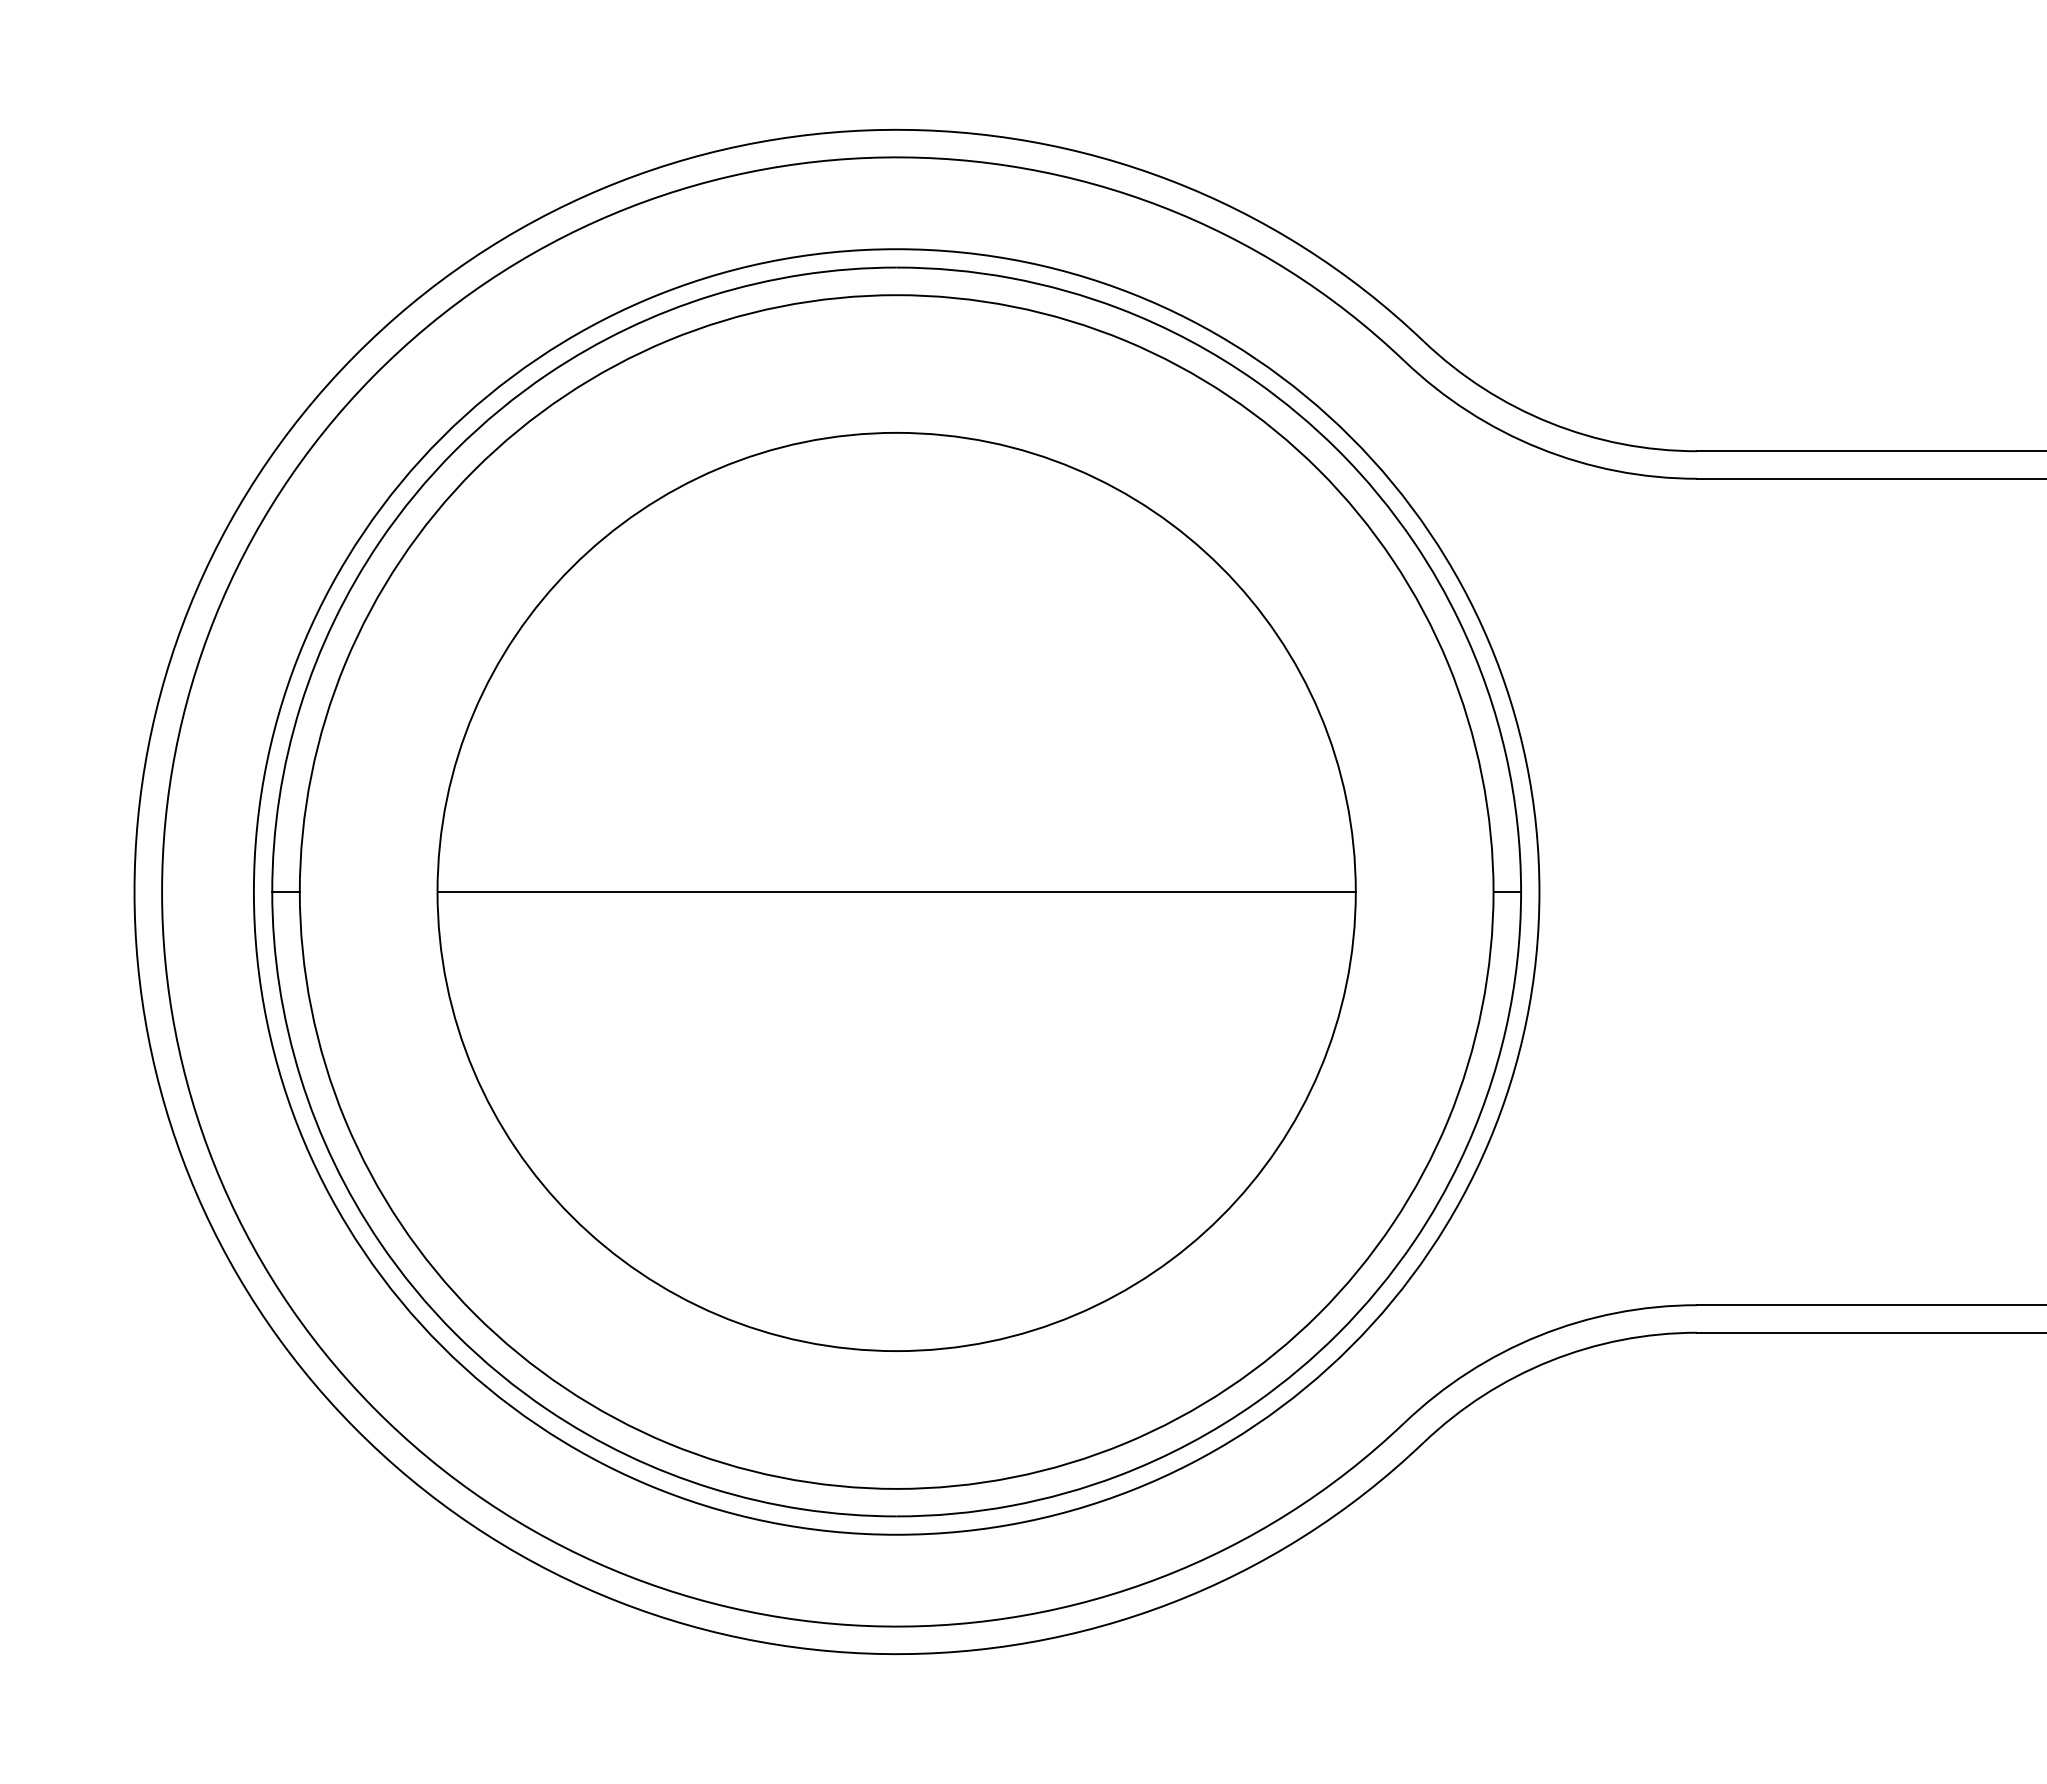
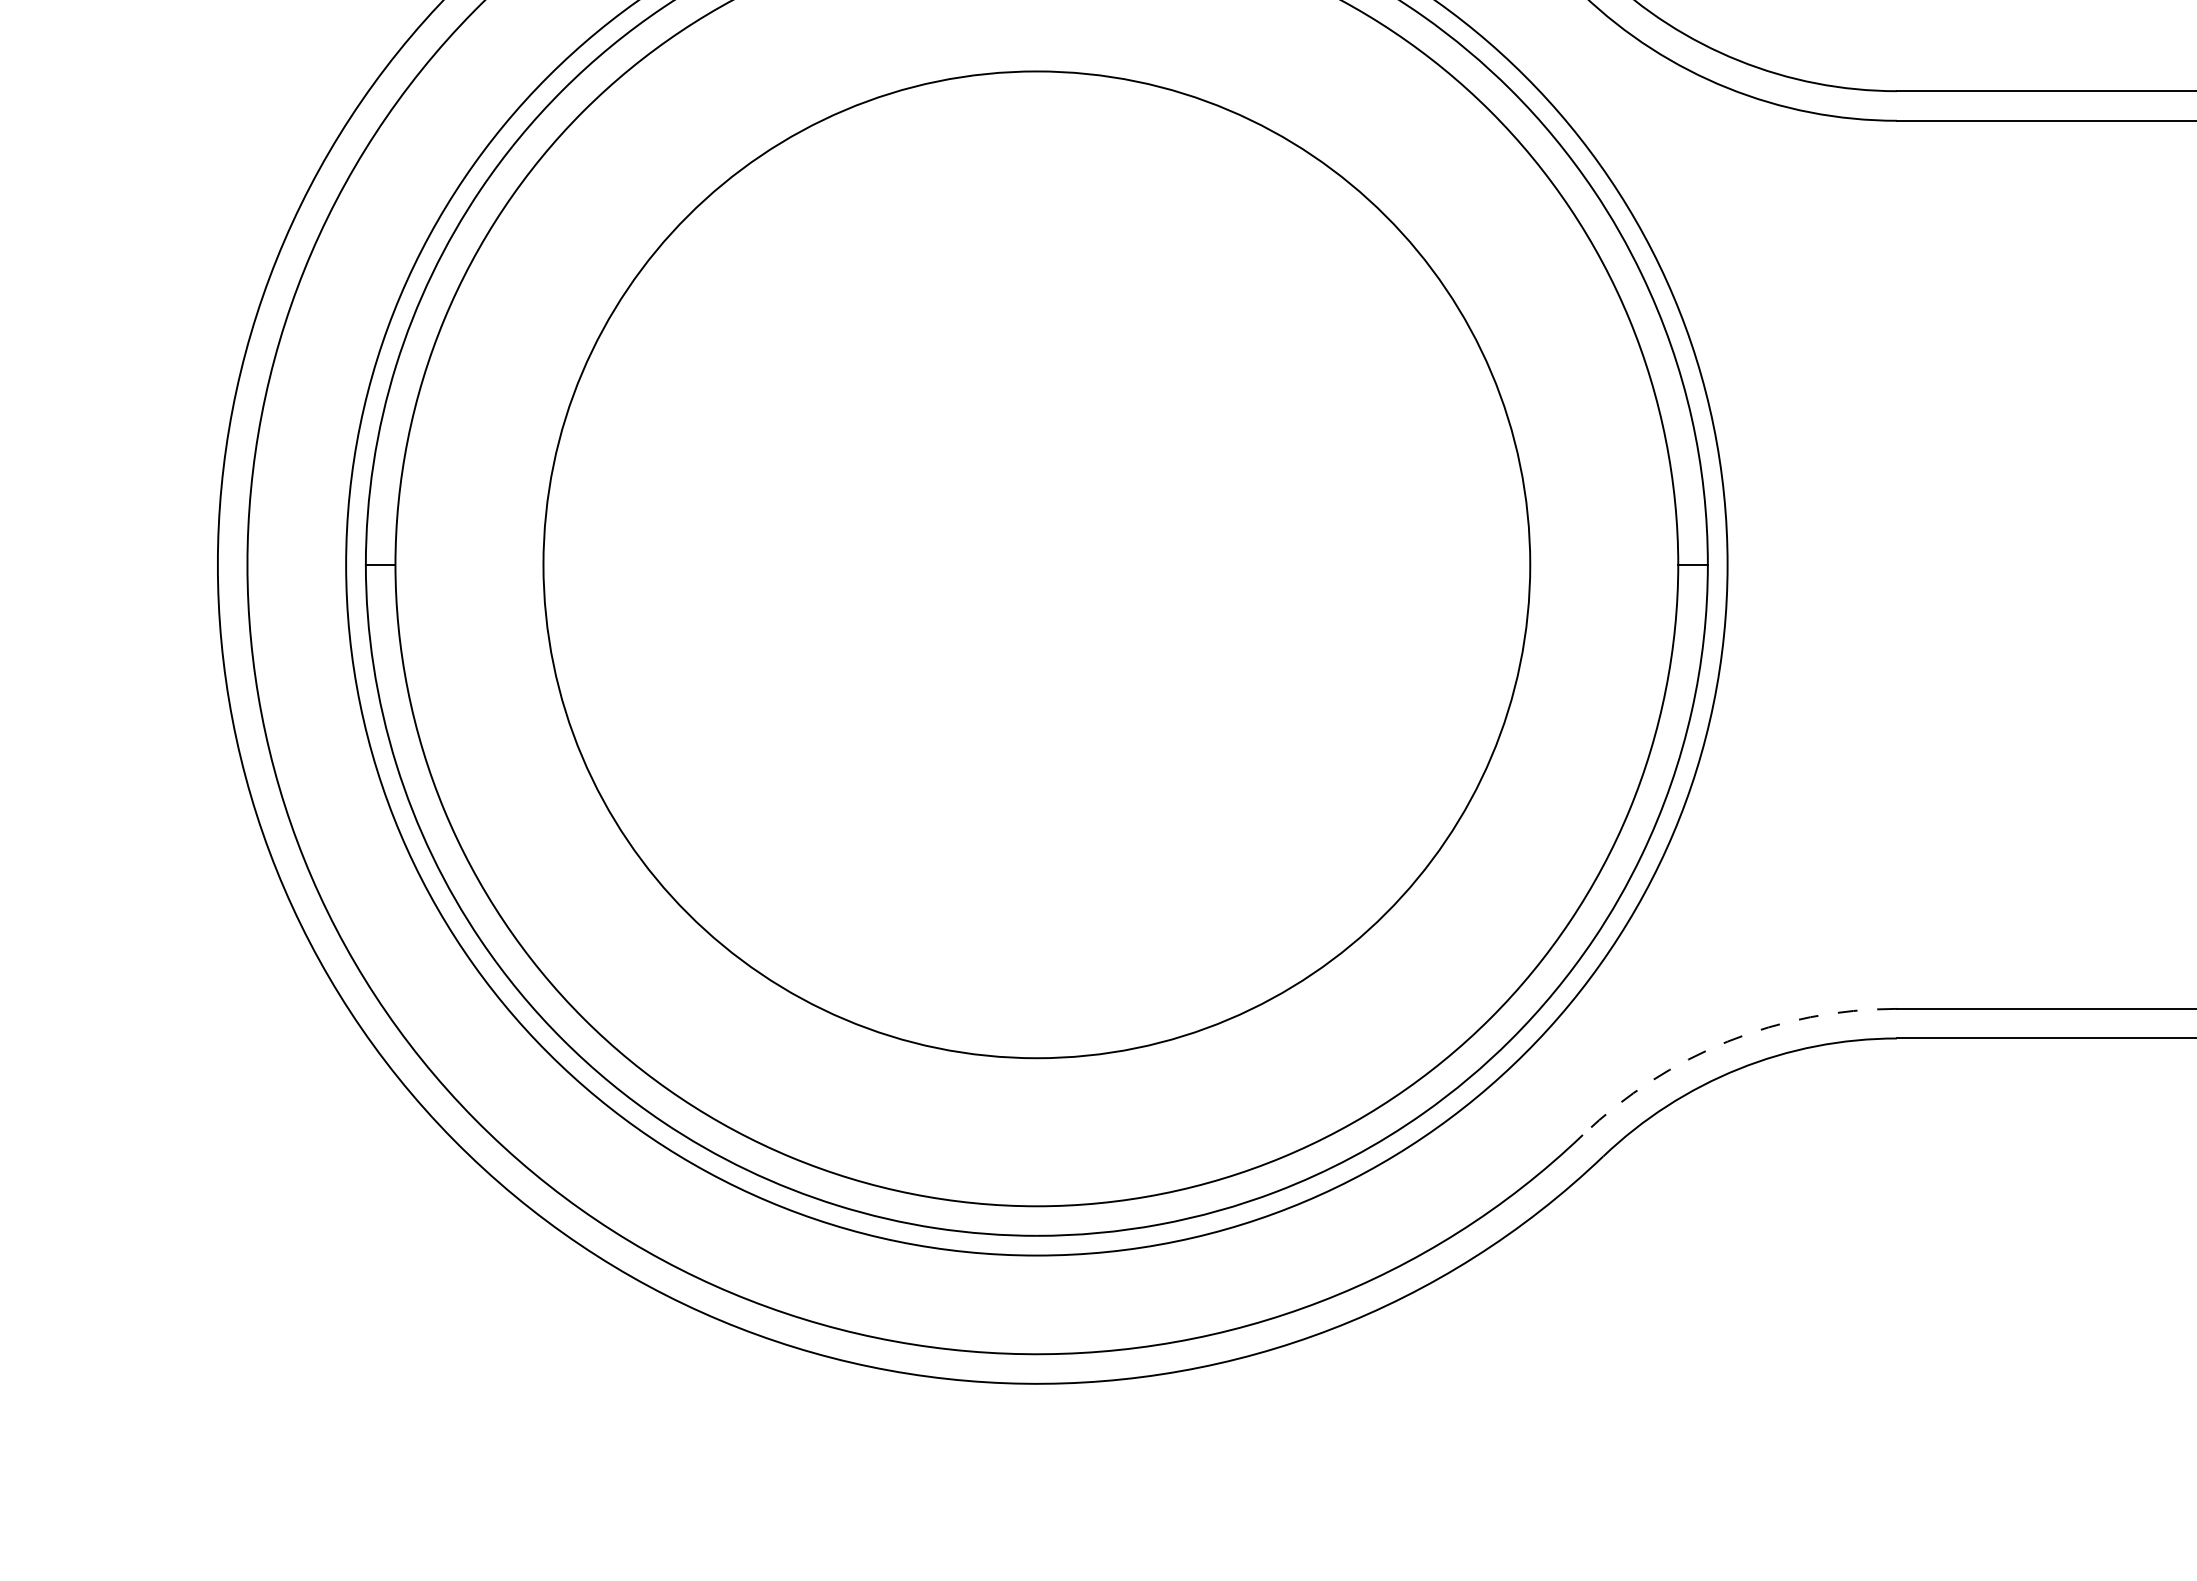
line: (896, 891) -> (1036, 564), removed
arc: (1539, 1335) -> (1727, 1041), solid -> dashed

